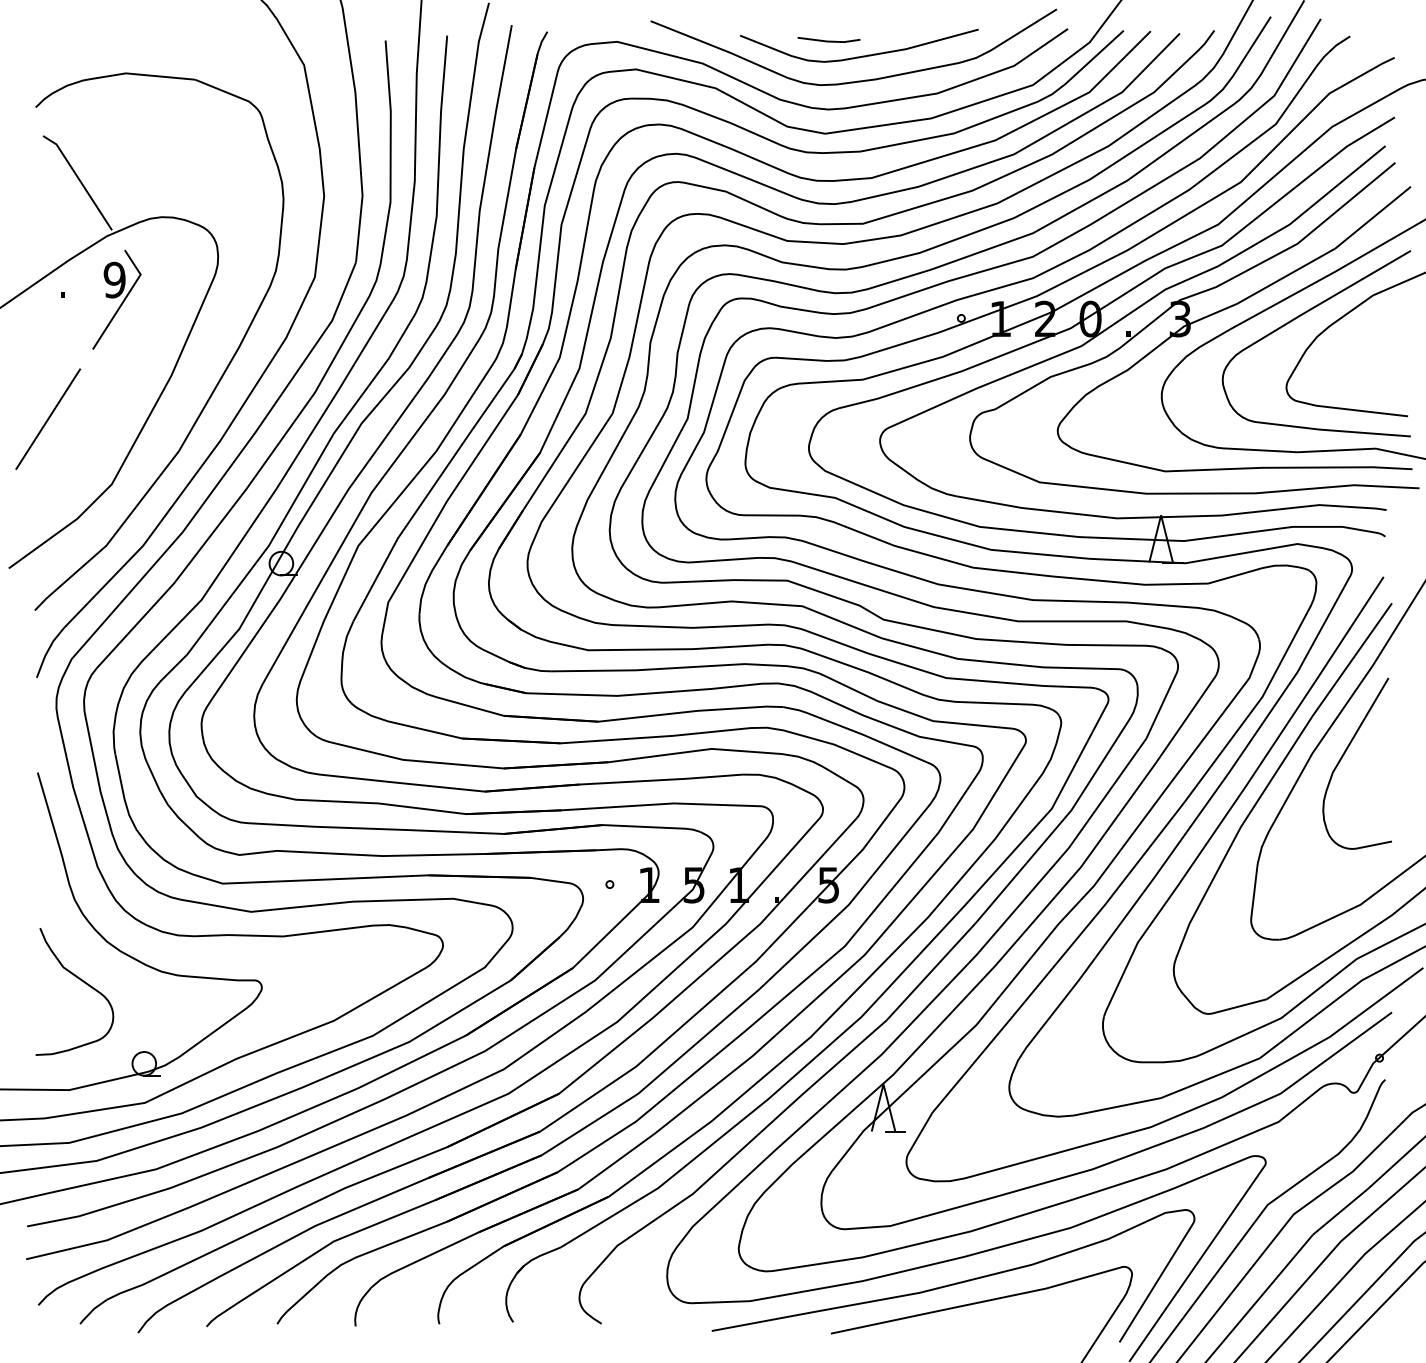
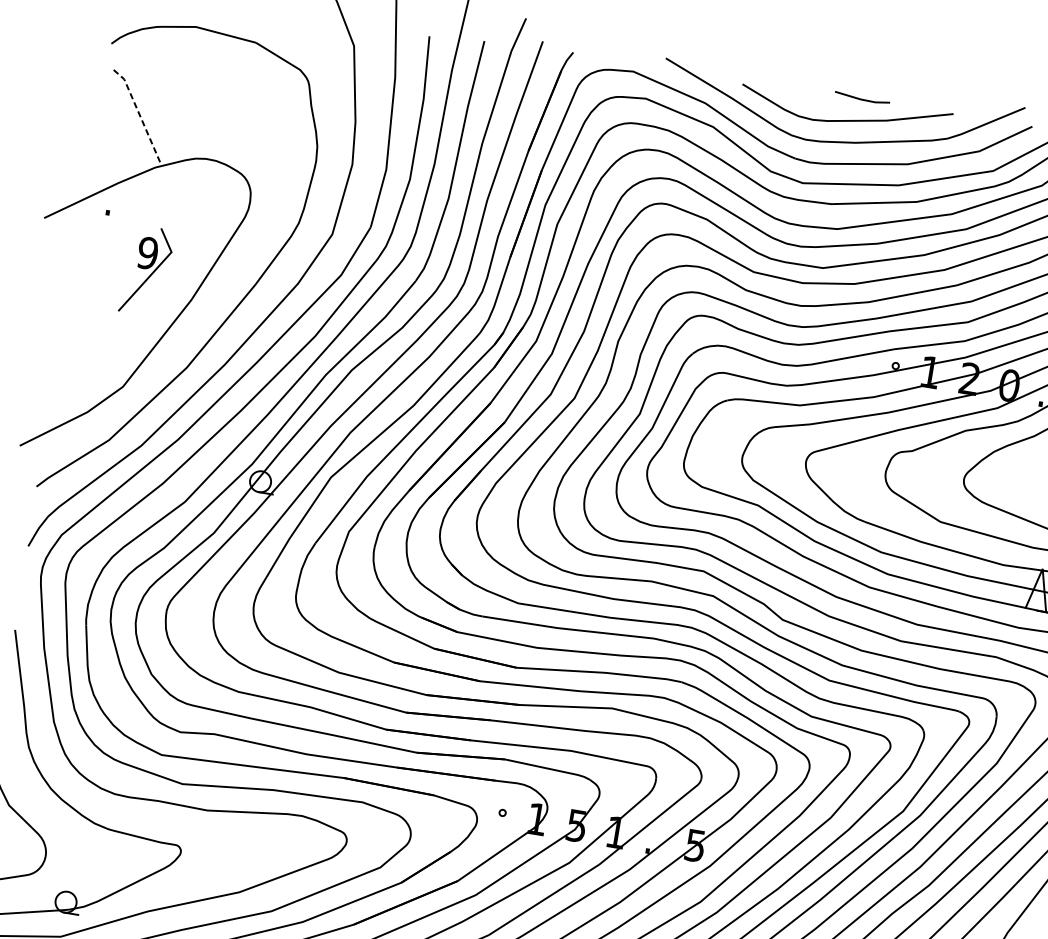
line: (828, 40) -> (861, 98), moved
line: (79, 180) -> (139, 114), solid -> dashed
part: (116, 299) -> (146, 270), moved
line: (48, 418) -> (76, 319), removed

